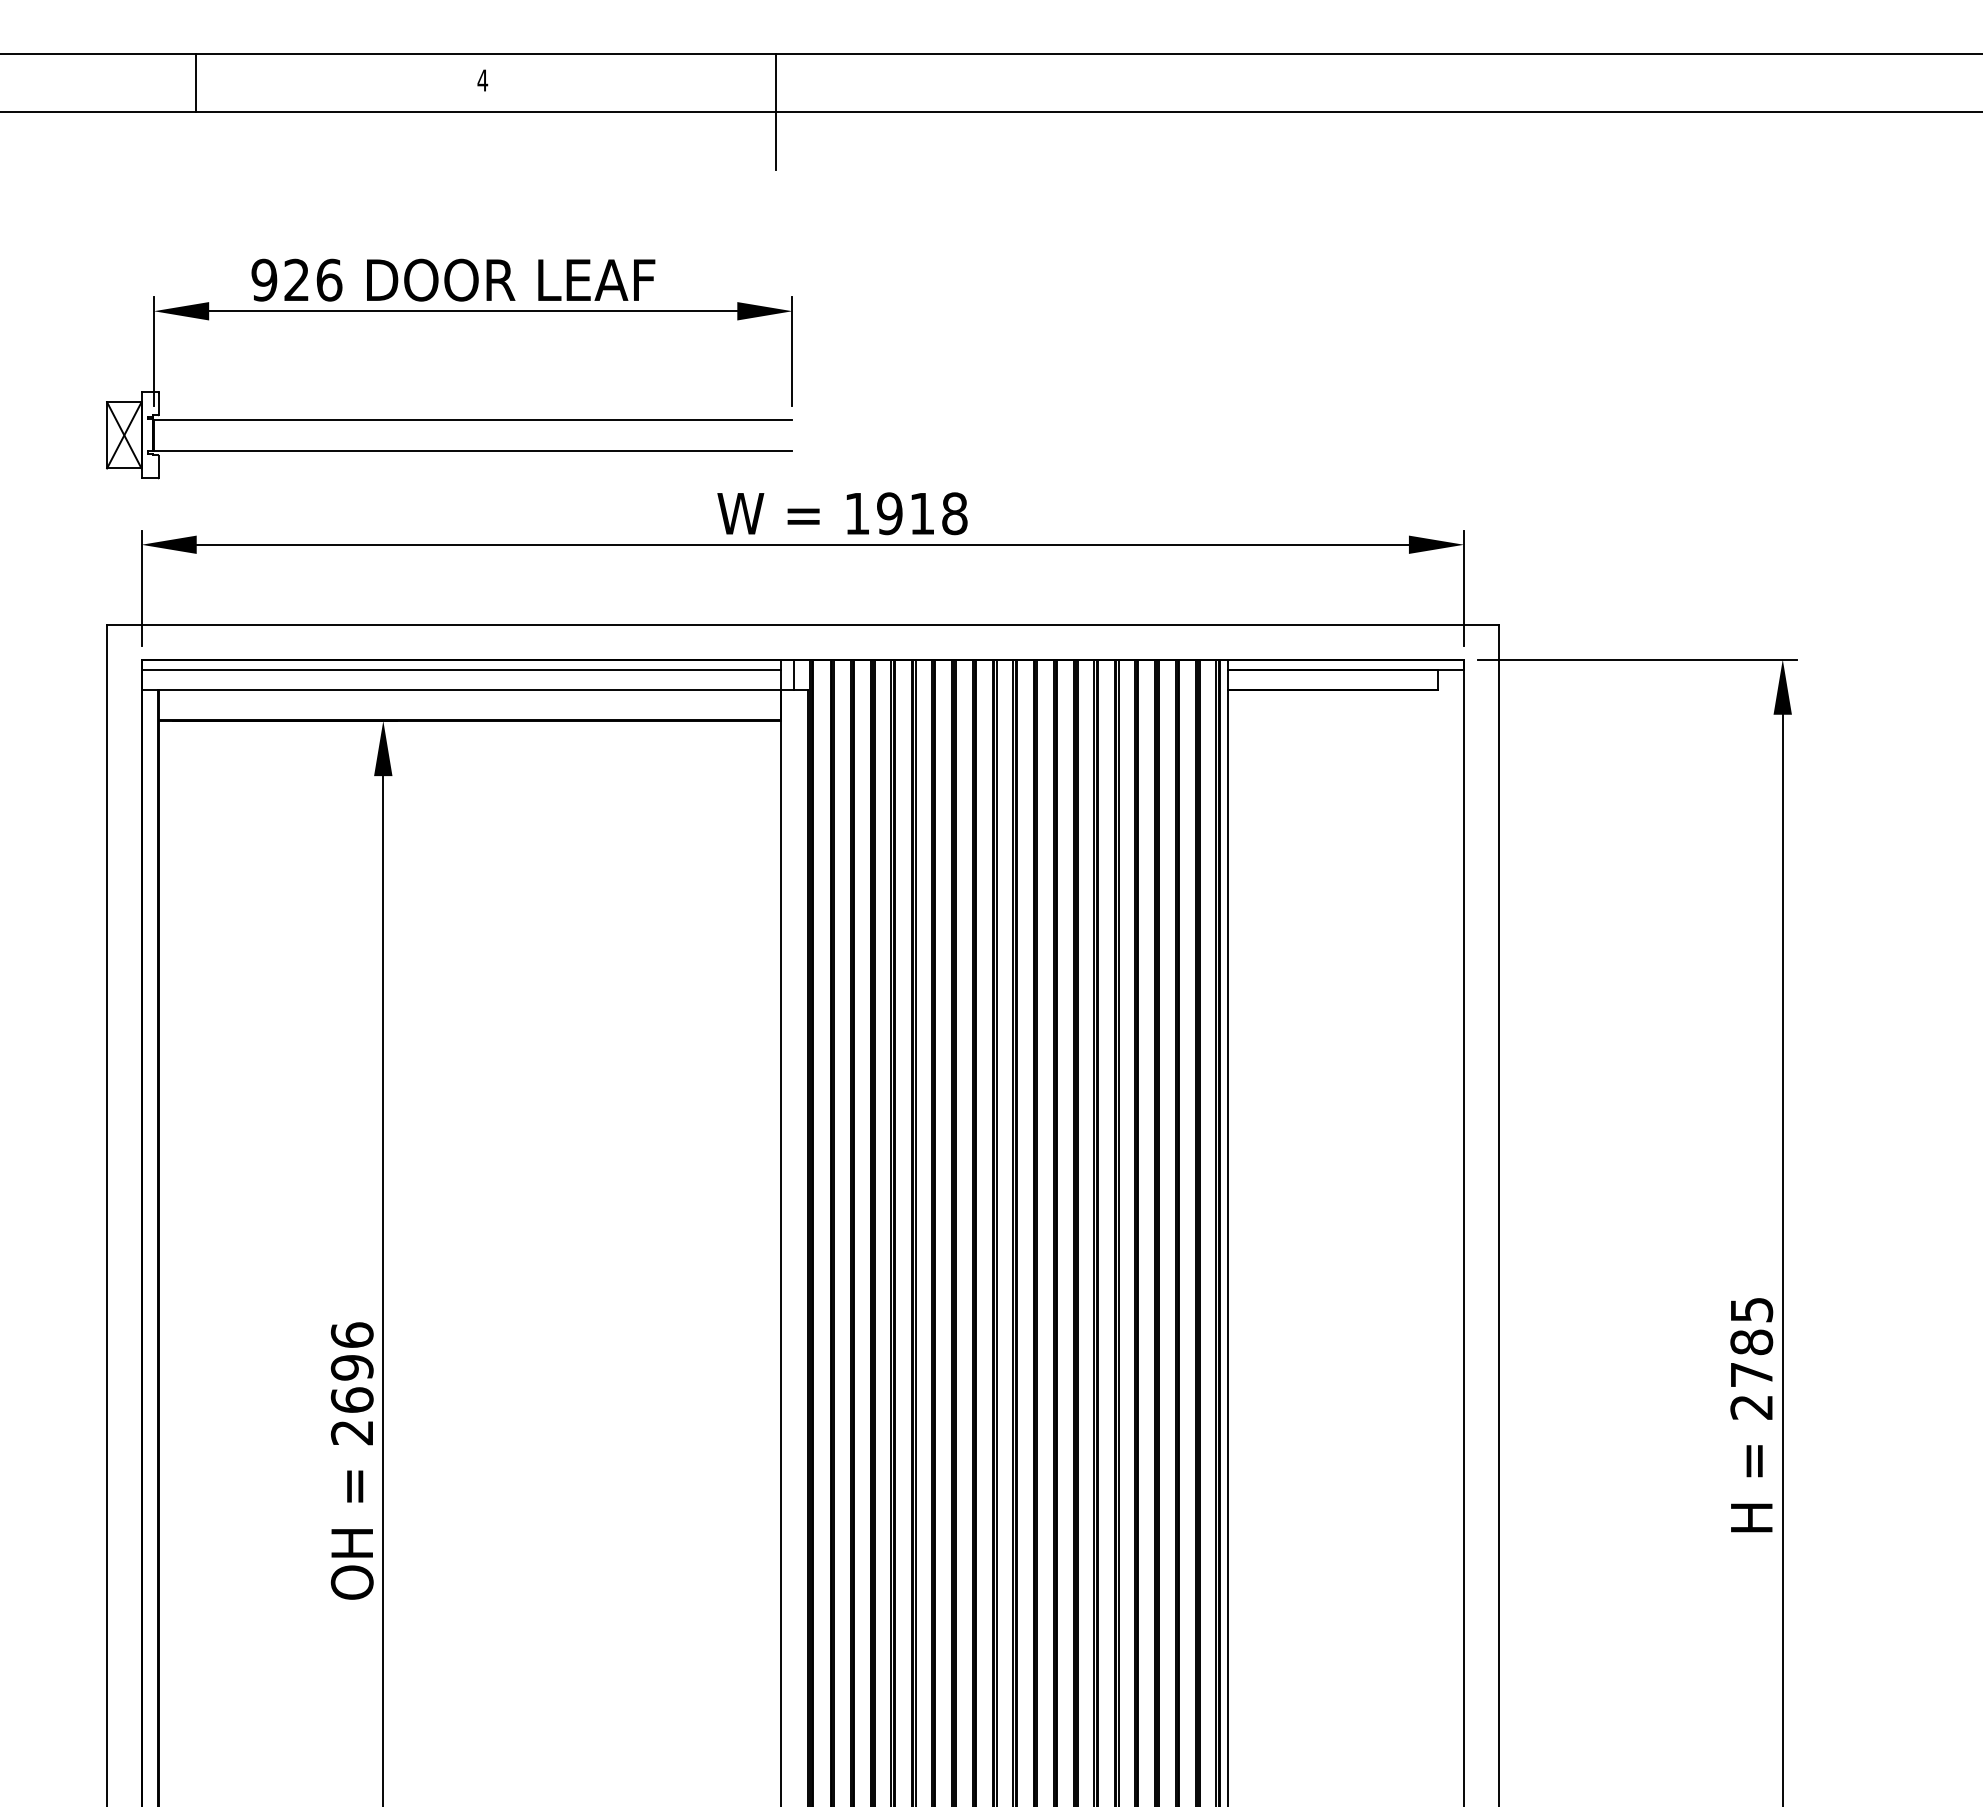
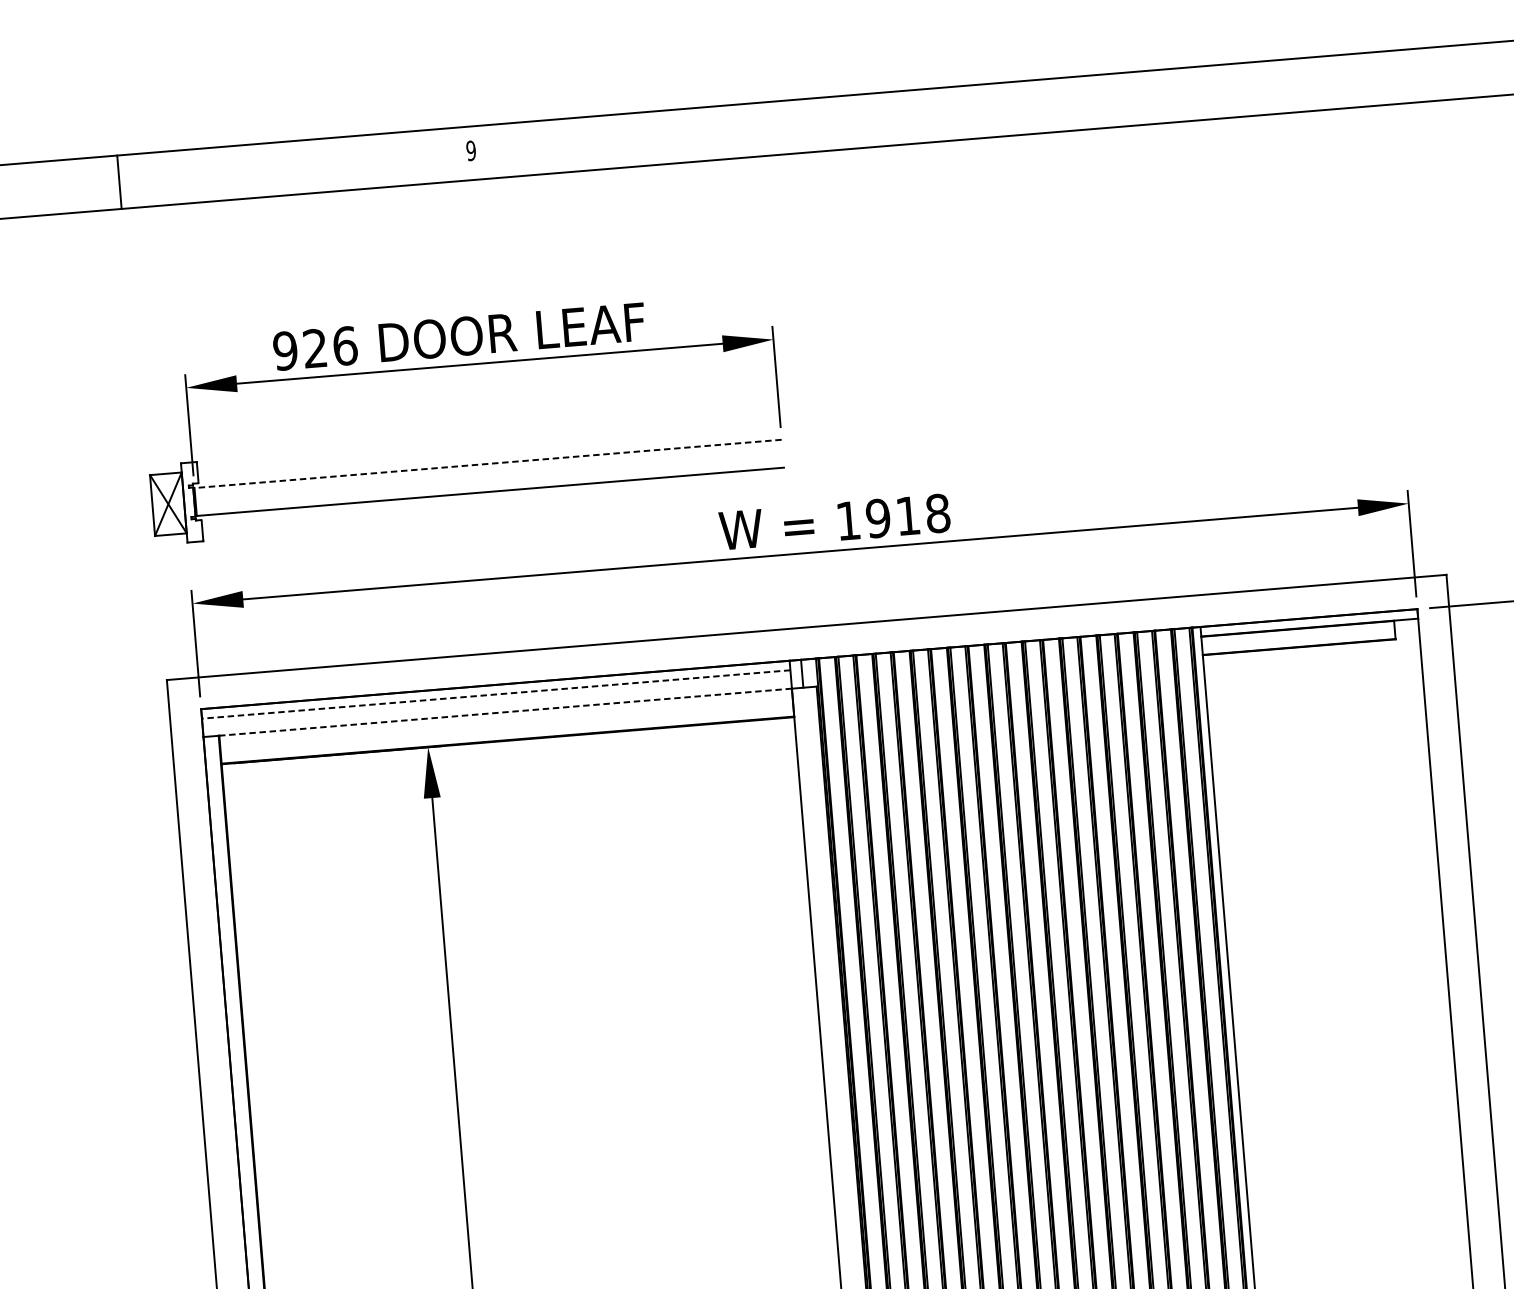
text: (482, 80) -> (470, 150), 4 -> 9
line: (196, 83) -> (119, 182), moved
line: (776, 112) -> (743, 158), removed
line: (472, 420) -> (487, 464), solid -> dashed
line: (461, 669) -> (496, 694), solid -> dashed
line: (469, 689) -> (505, 711), solid -> dashed

